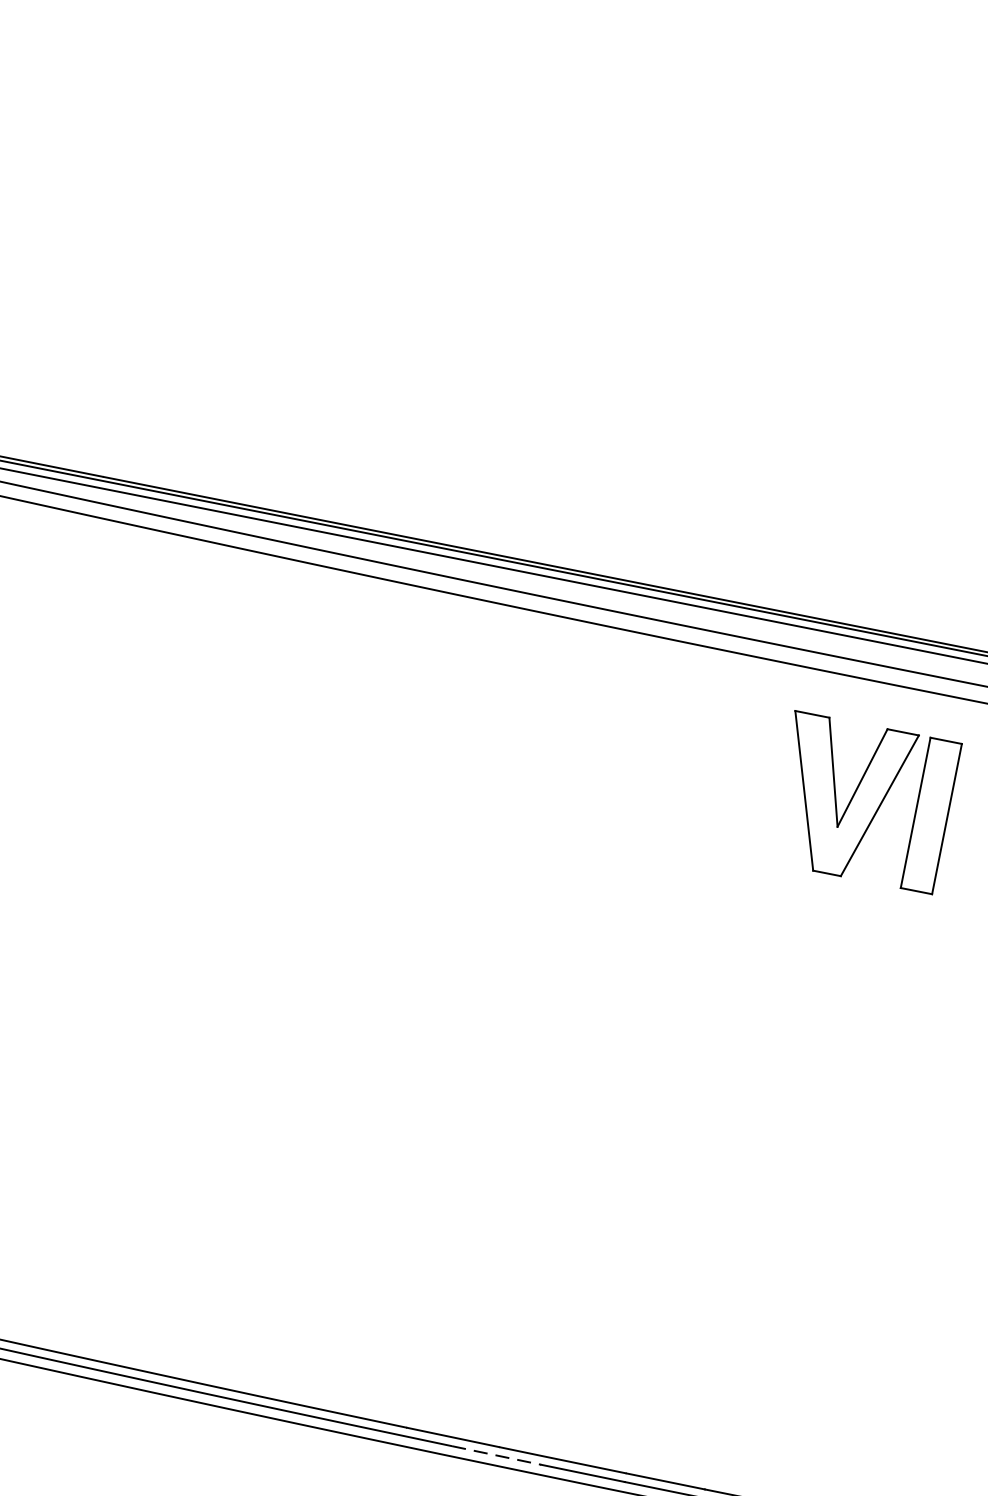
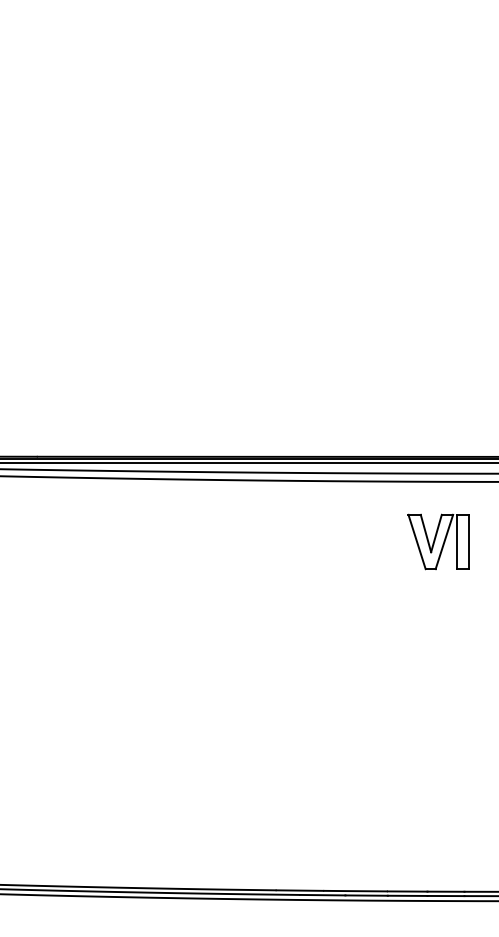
part: (863, 801) -> (438, 541), size x0.71
line: (495, 1455) -> (322, 895), dashed -> solid

